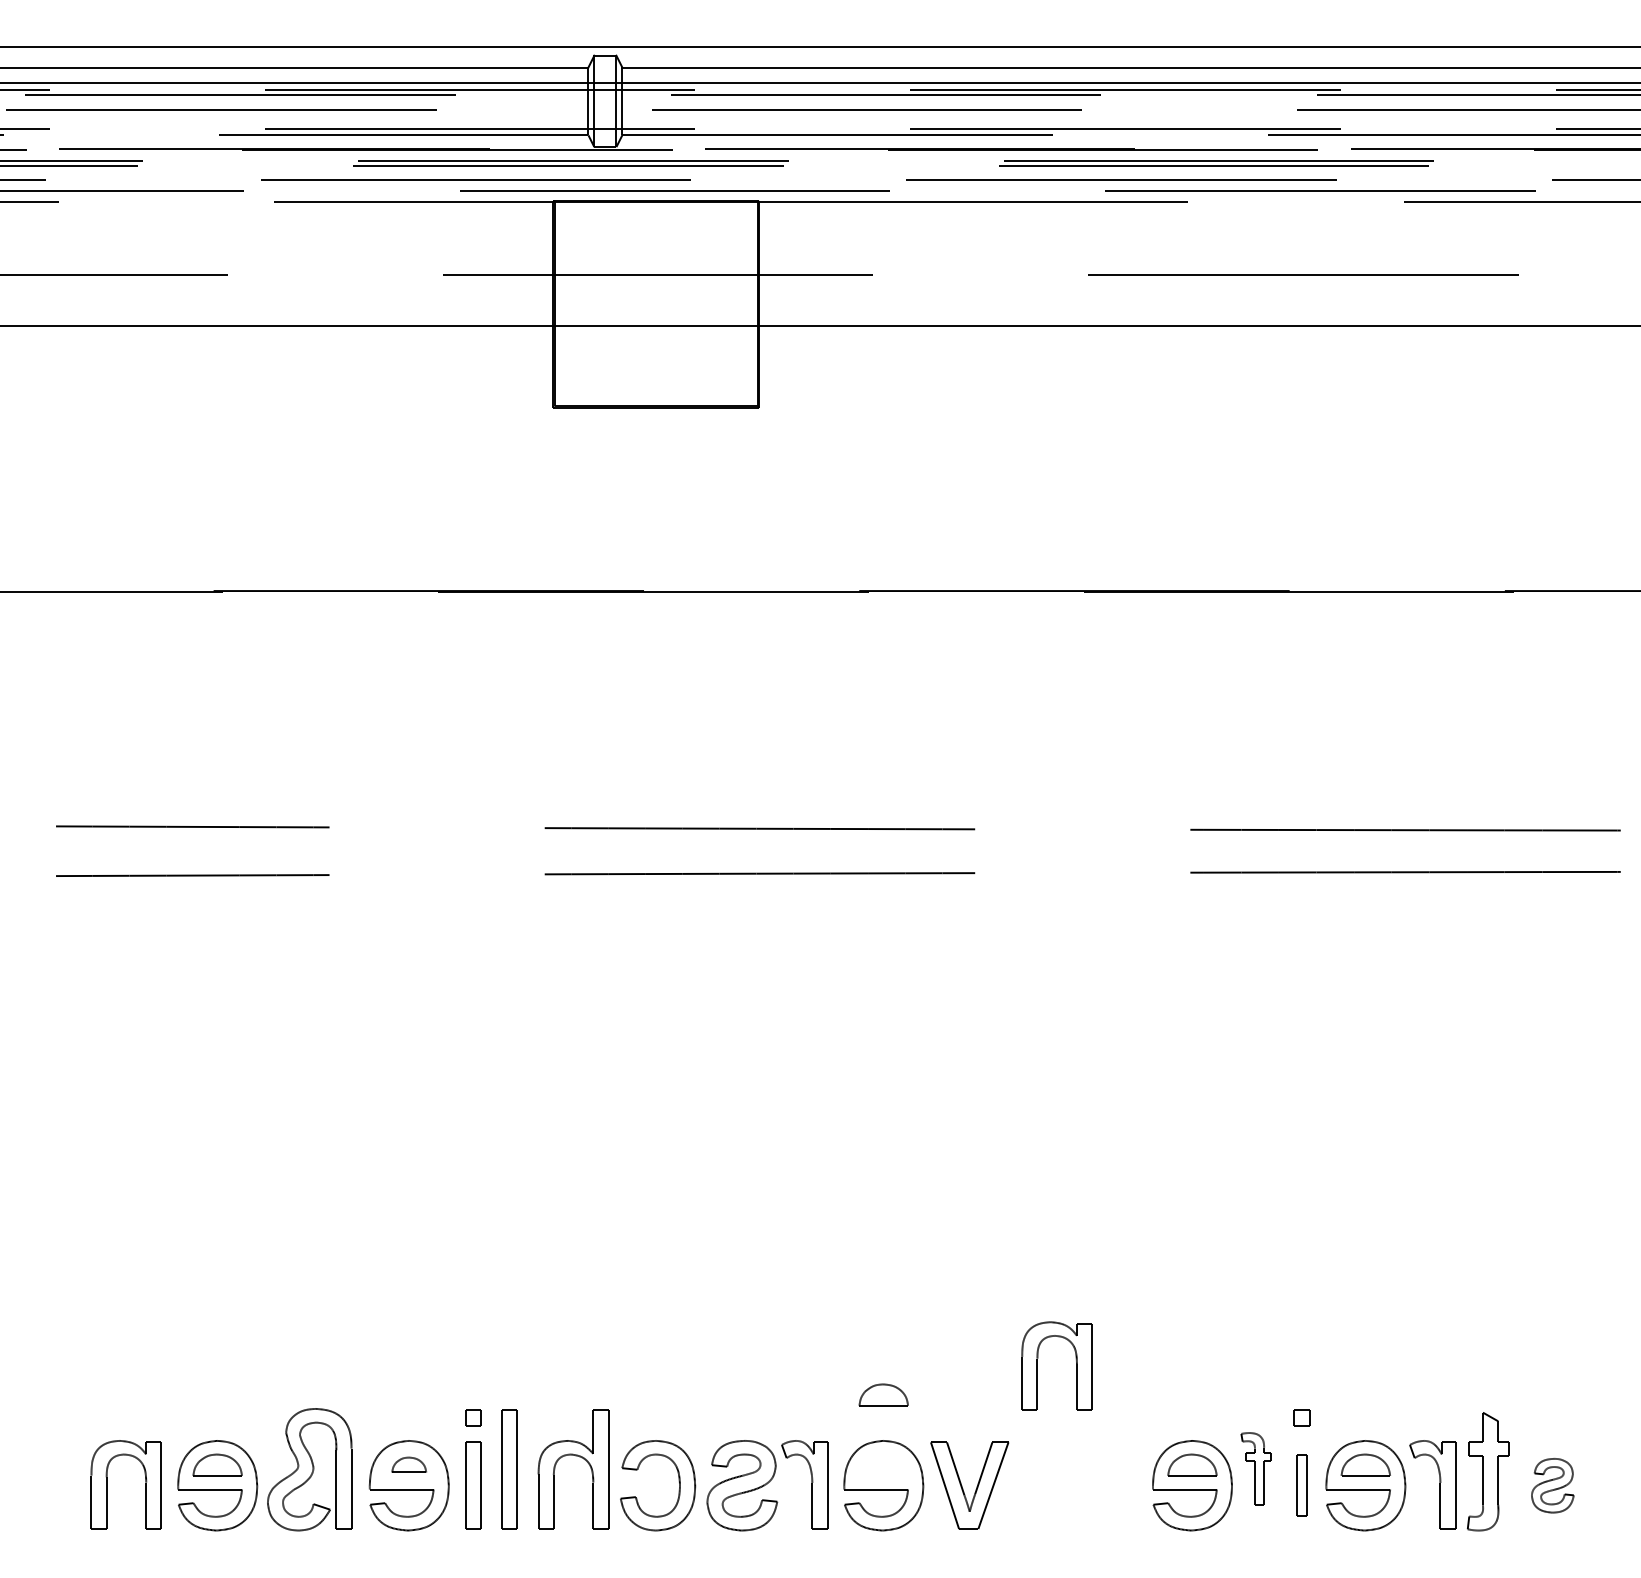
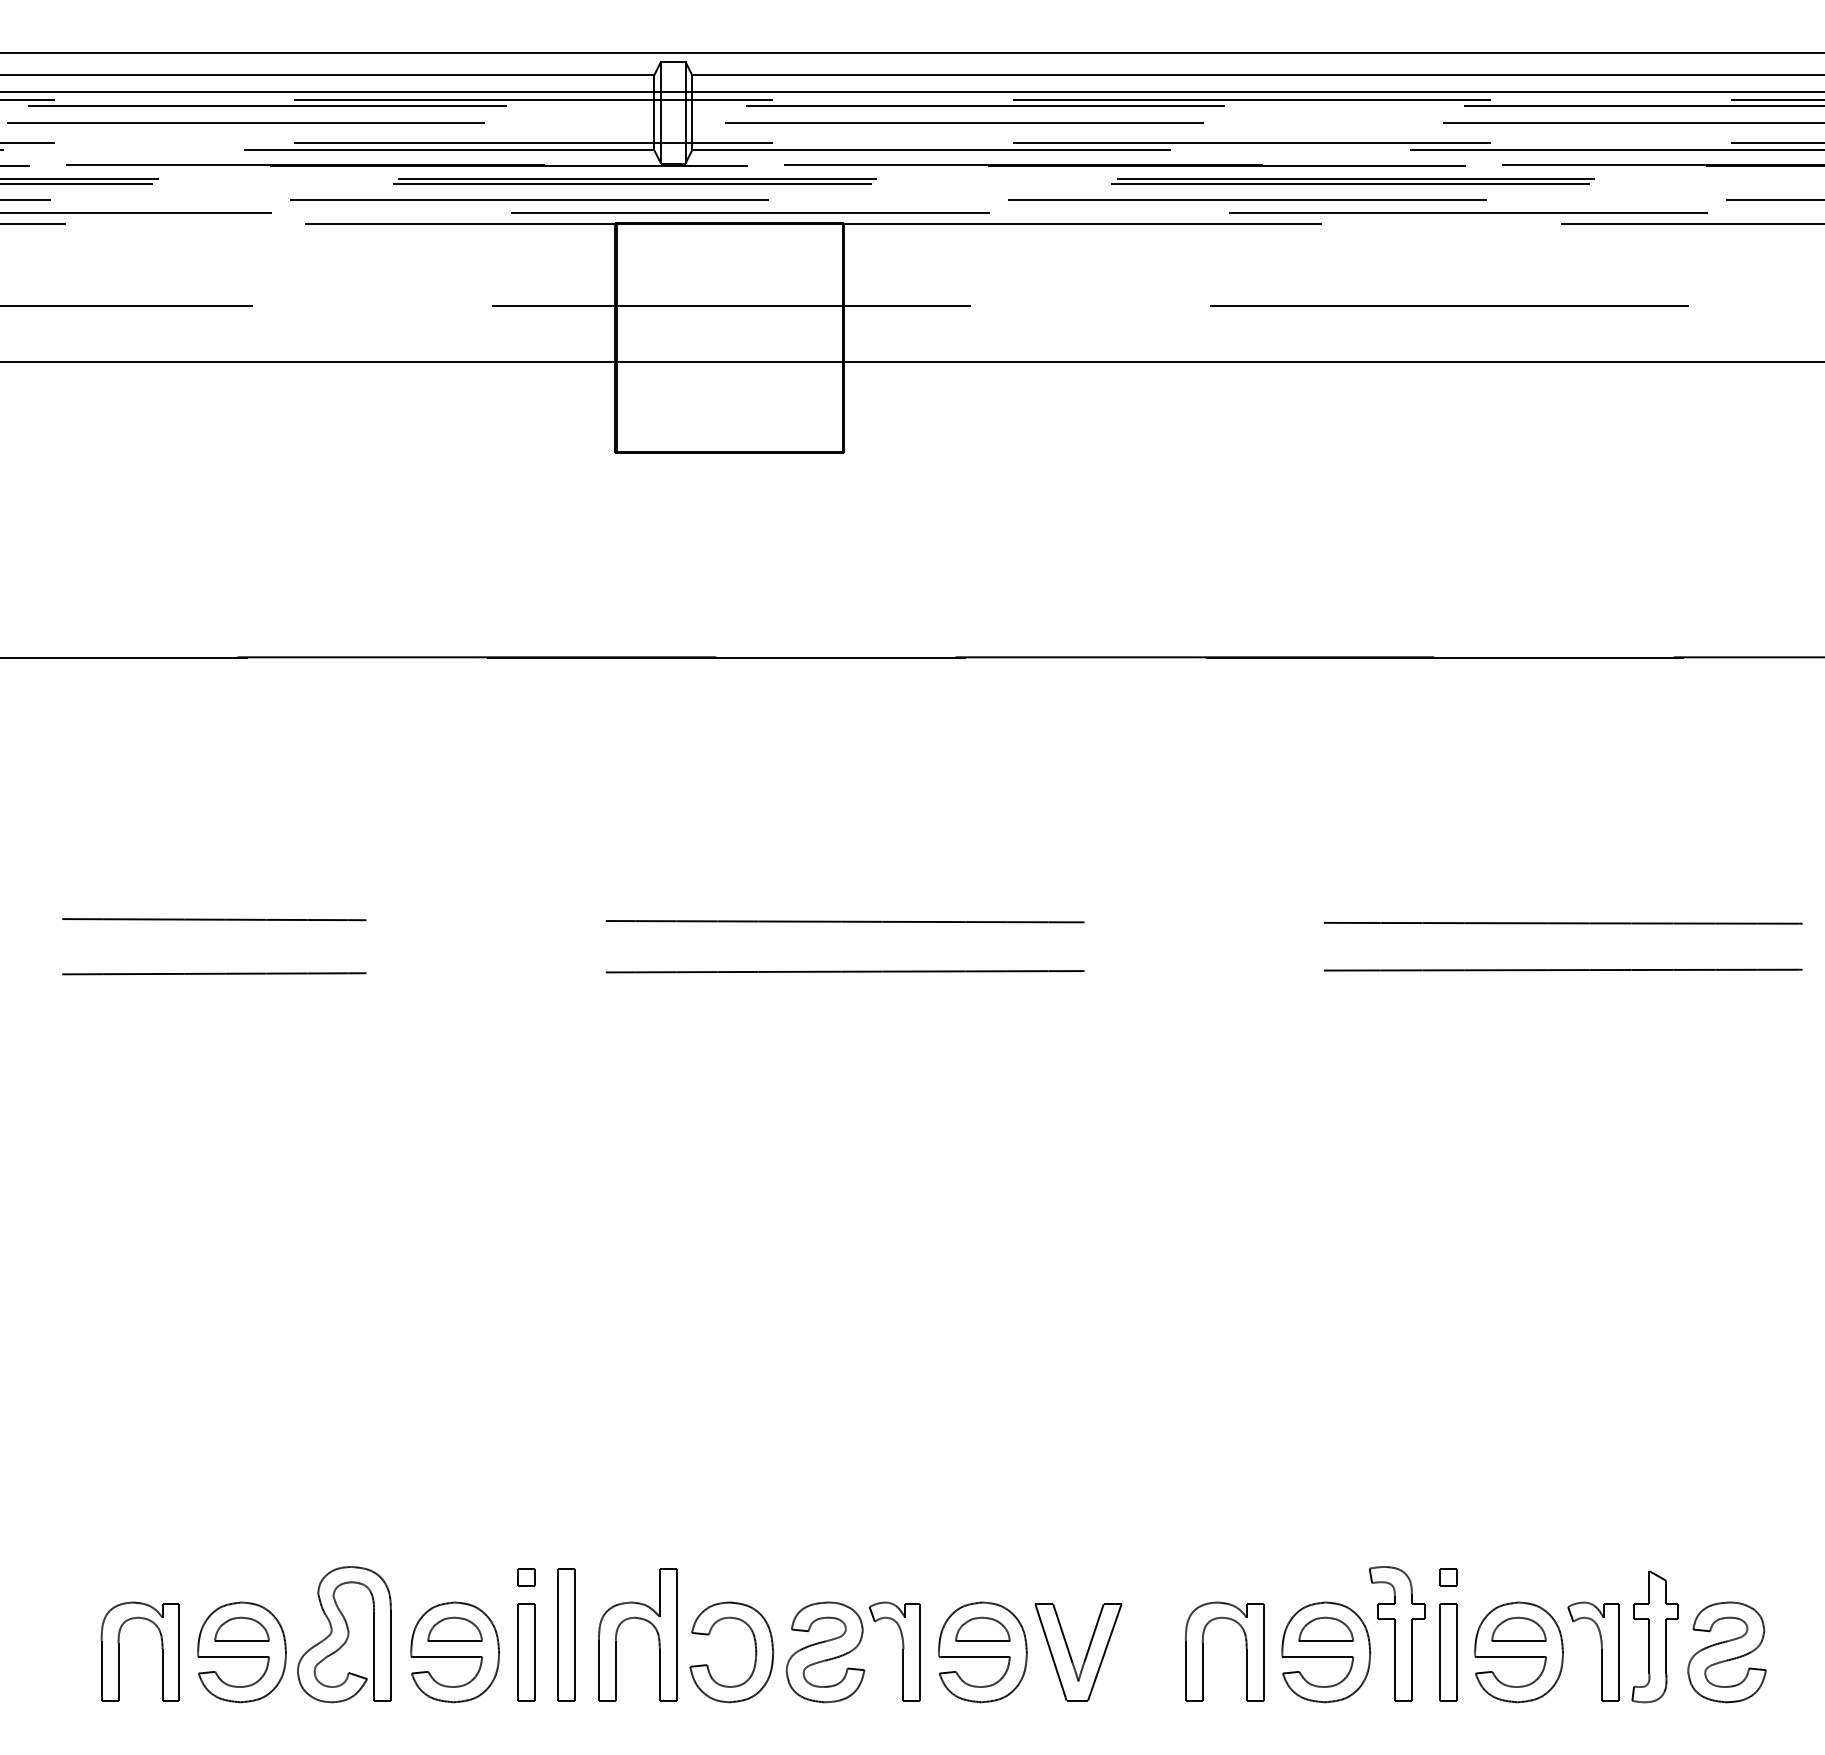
part: (1038, 1366) -> (1203, 1651), moved
part: (883, 1394) -> (982, 1628), moved
part: (408, 1464) -> (454, 1628), size x1.43
part: (1255, 1468) -> (1396, 1633), size x1.67
part: (1302, 1485) -> (1448, 1652), size x1.43
part: (1552, 1485) -> (1726, 1652), size x1.67

